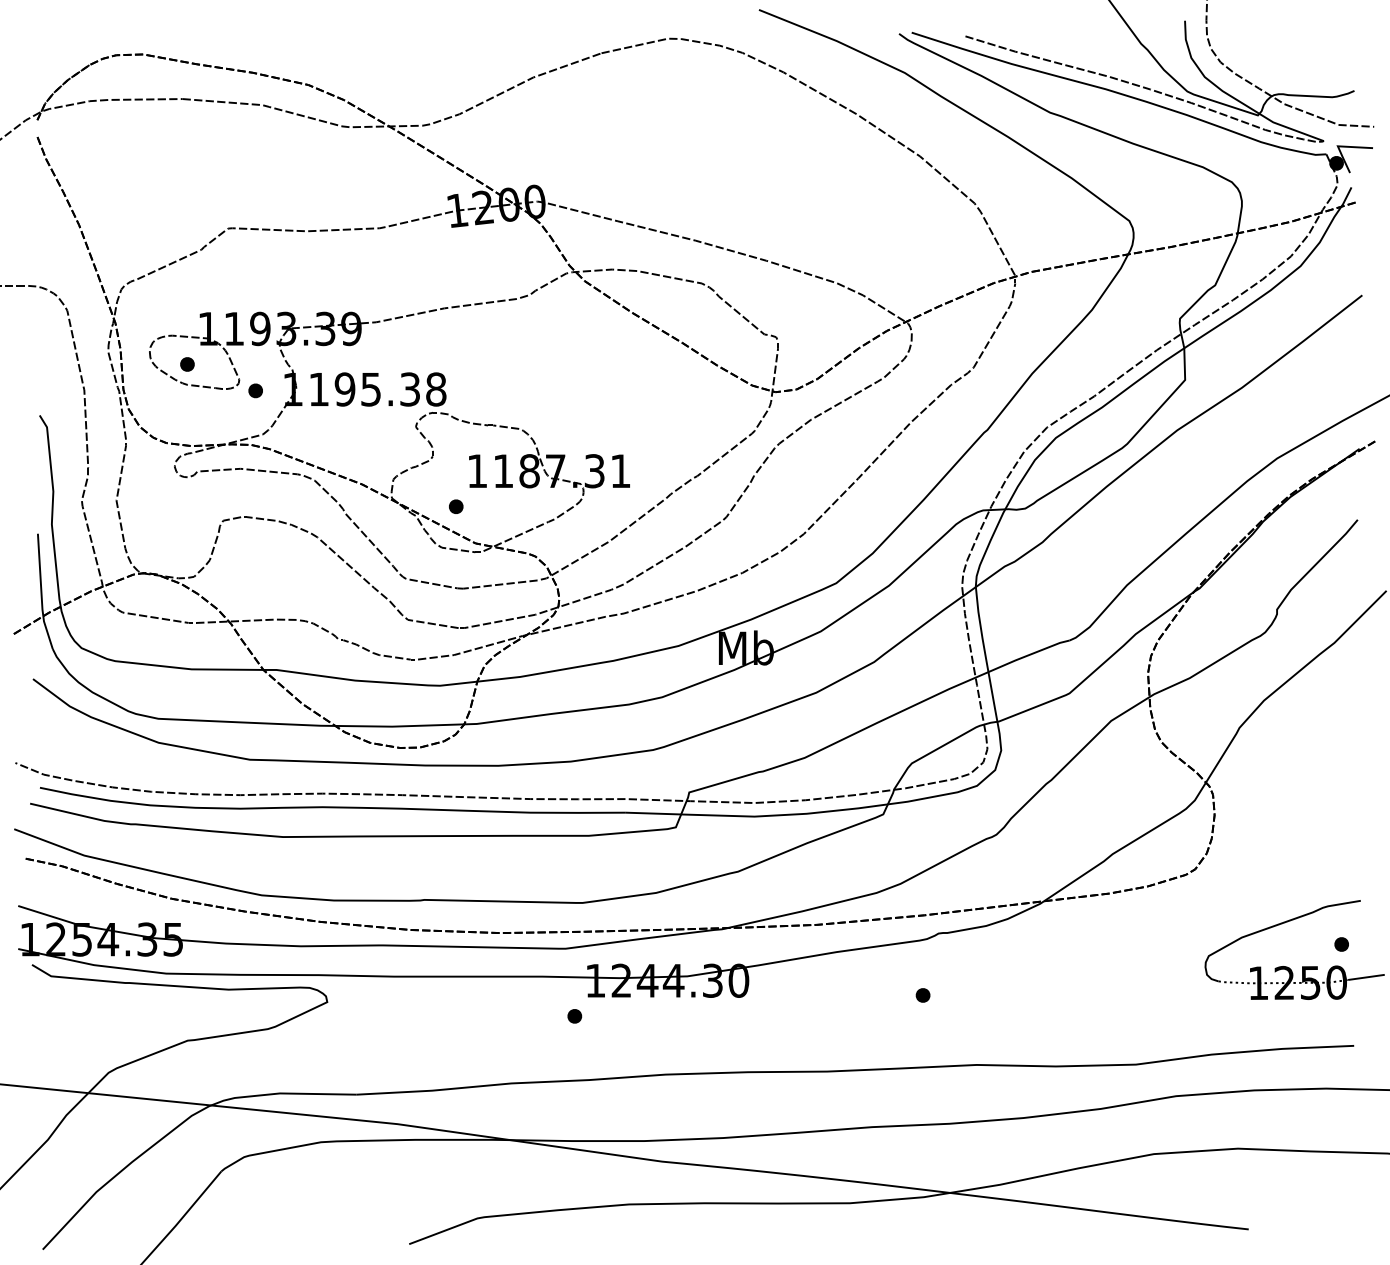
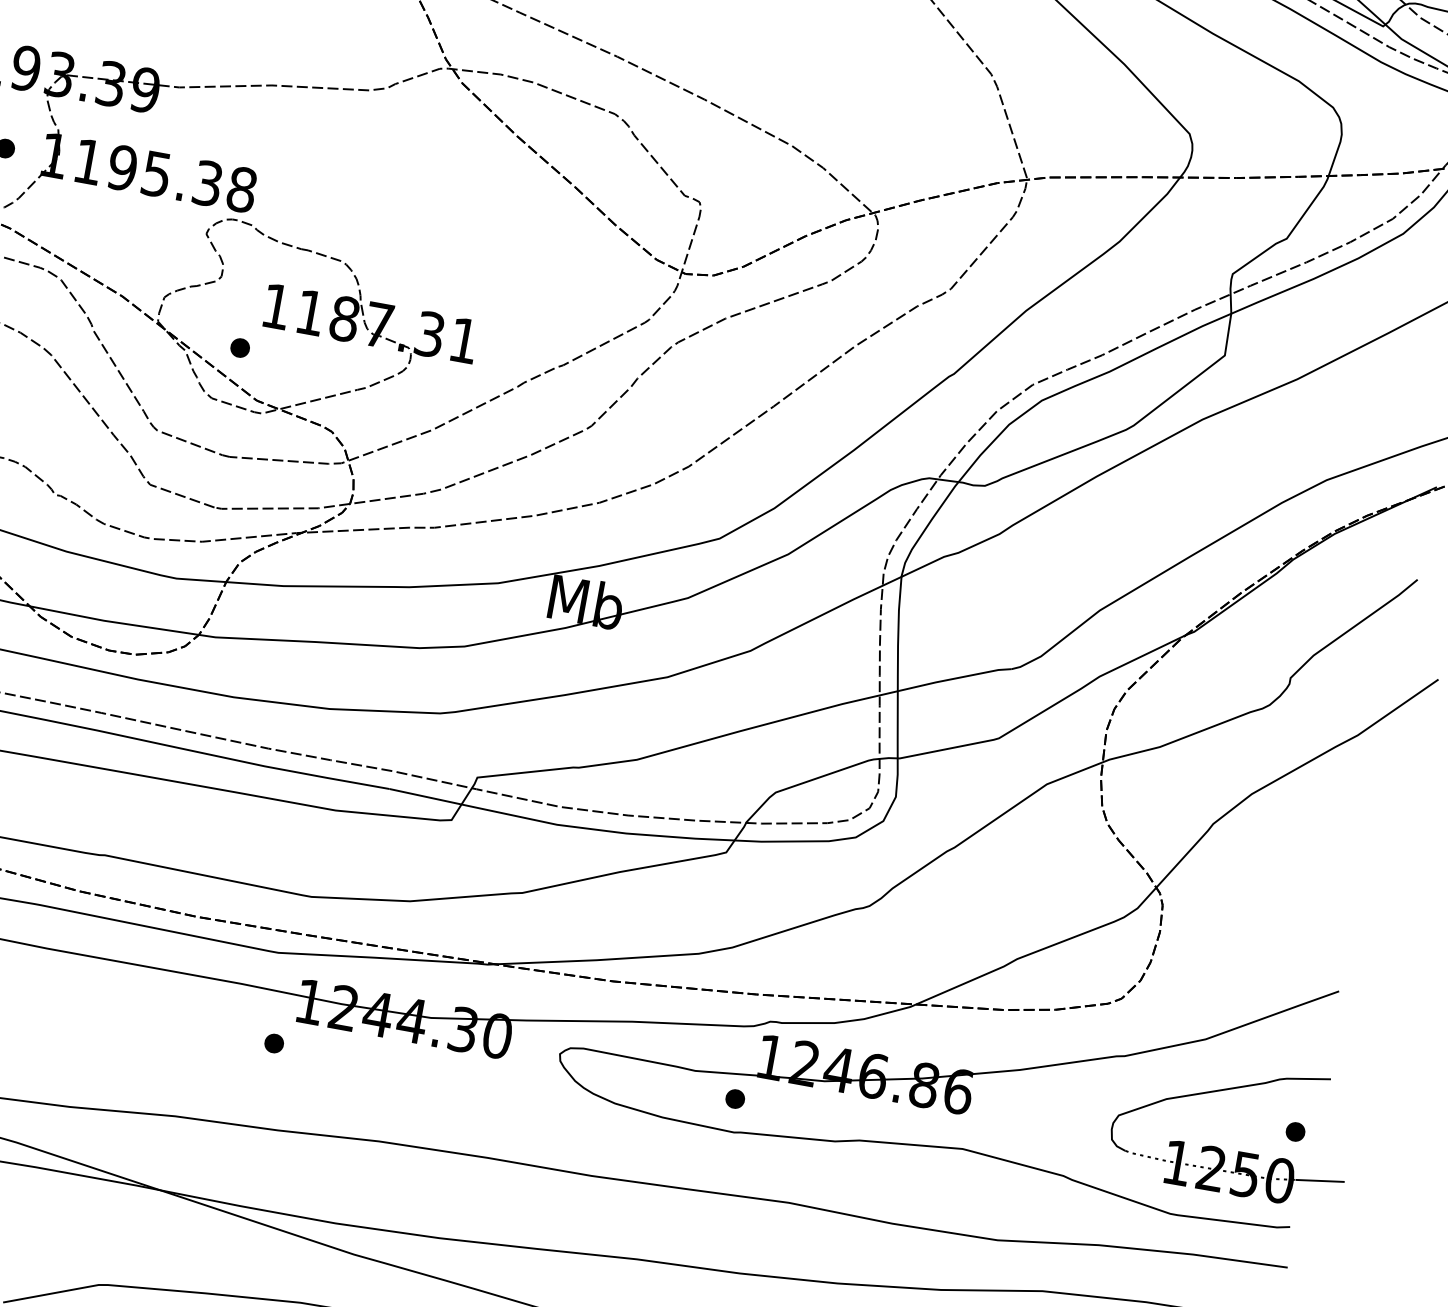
part: (1065, 943) -> (934, 1064), added

